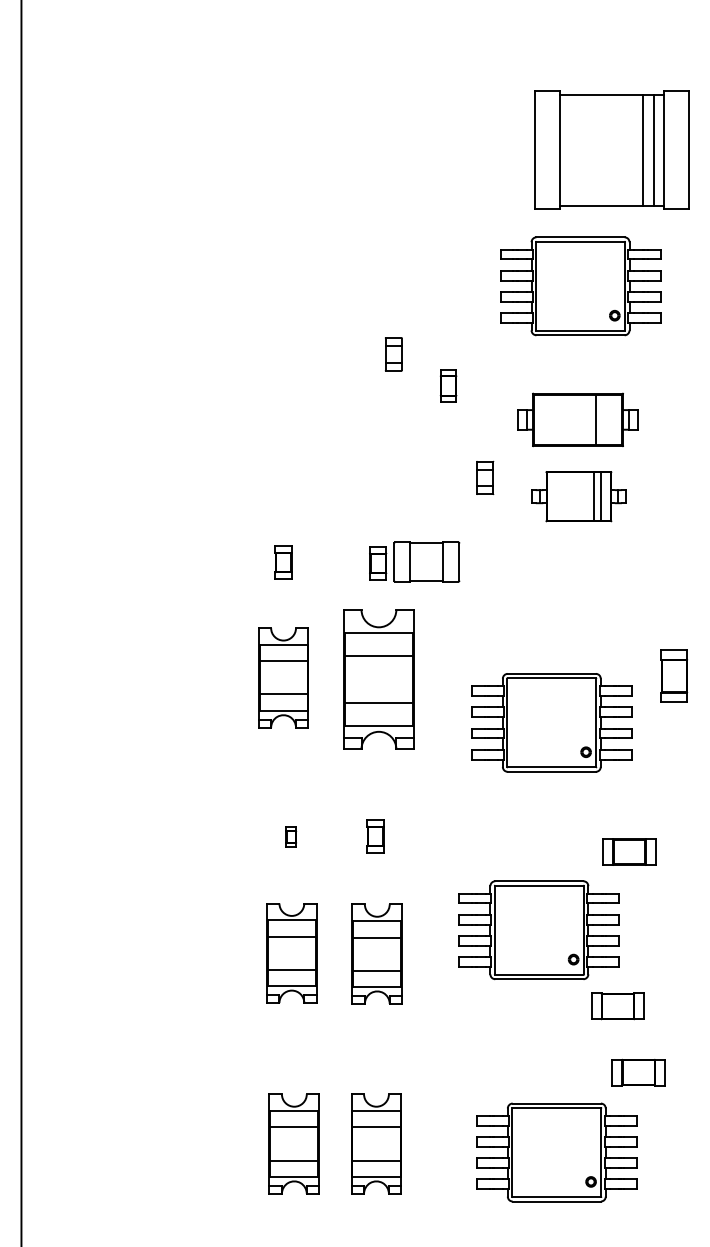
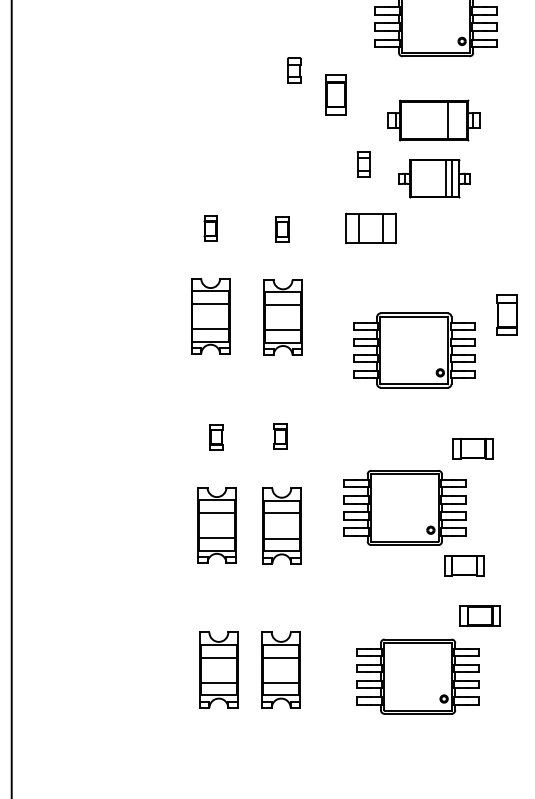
part: (448, 385) -> (335, 94), size x1.67
part: (426, 561) -> (370, 228), moved
part: (378, 679) -> (282, 317), size x0.71
part: (291, 836) -> (216, 436), size x1.67

